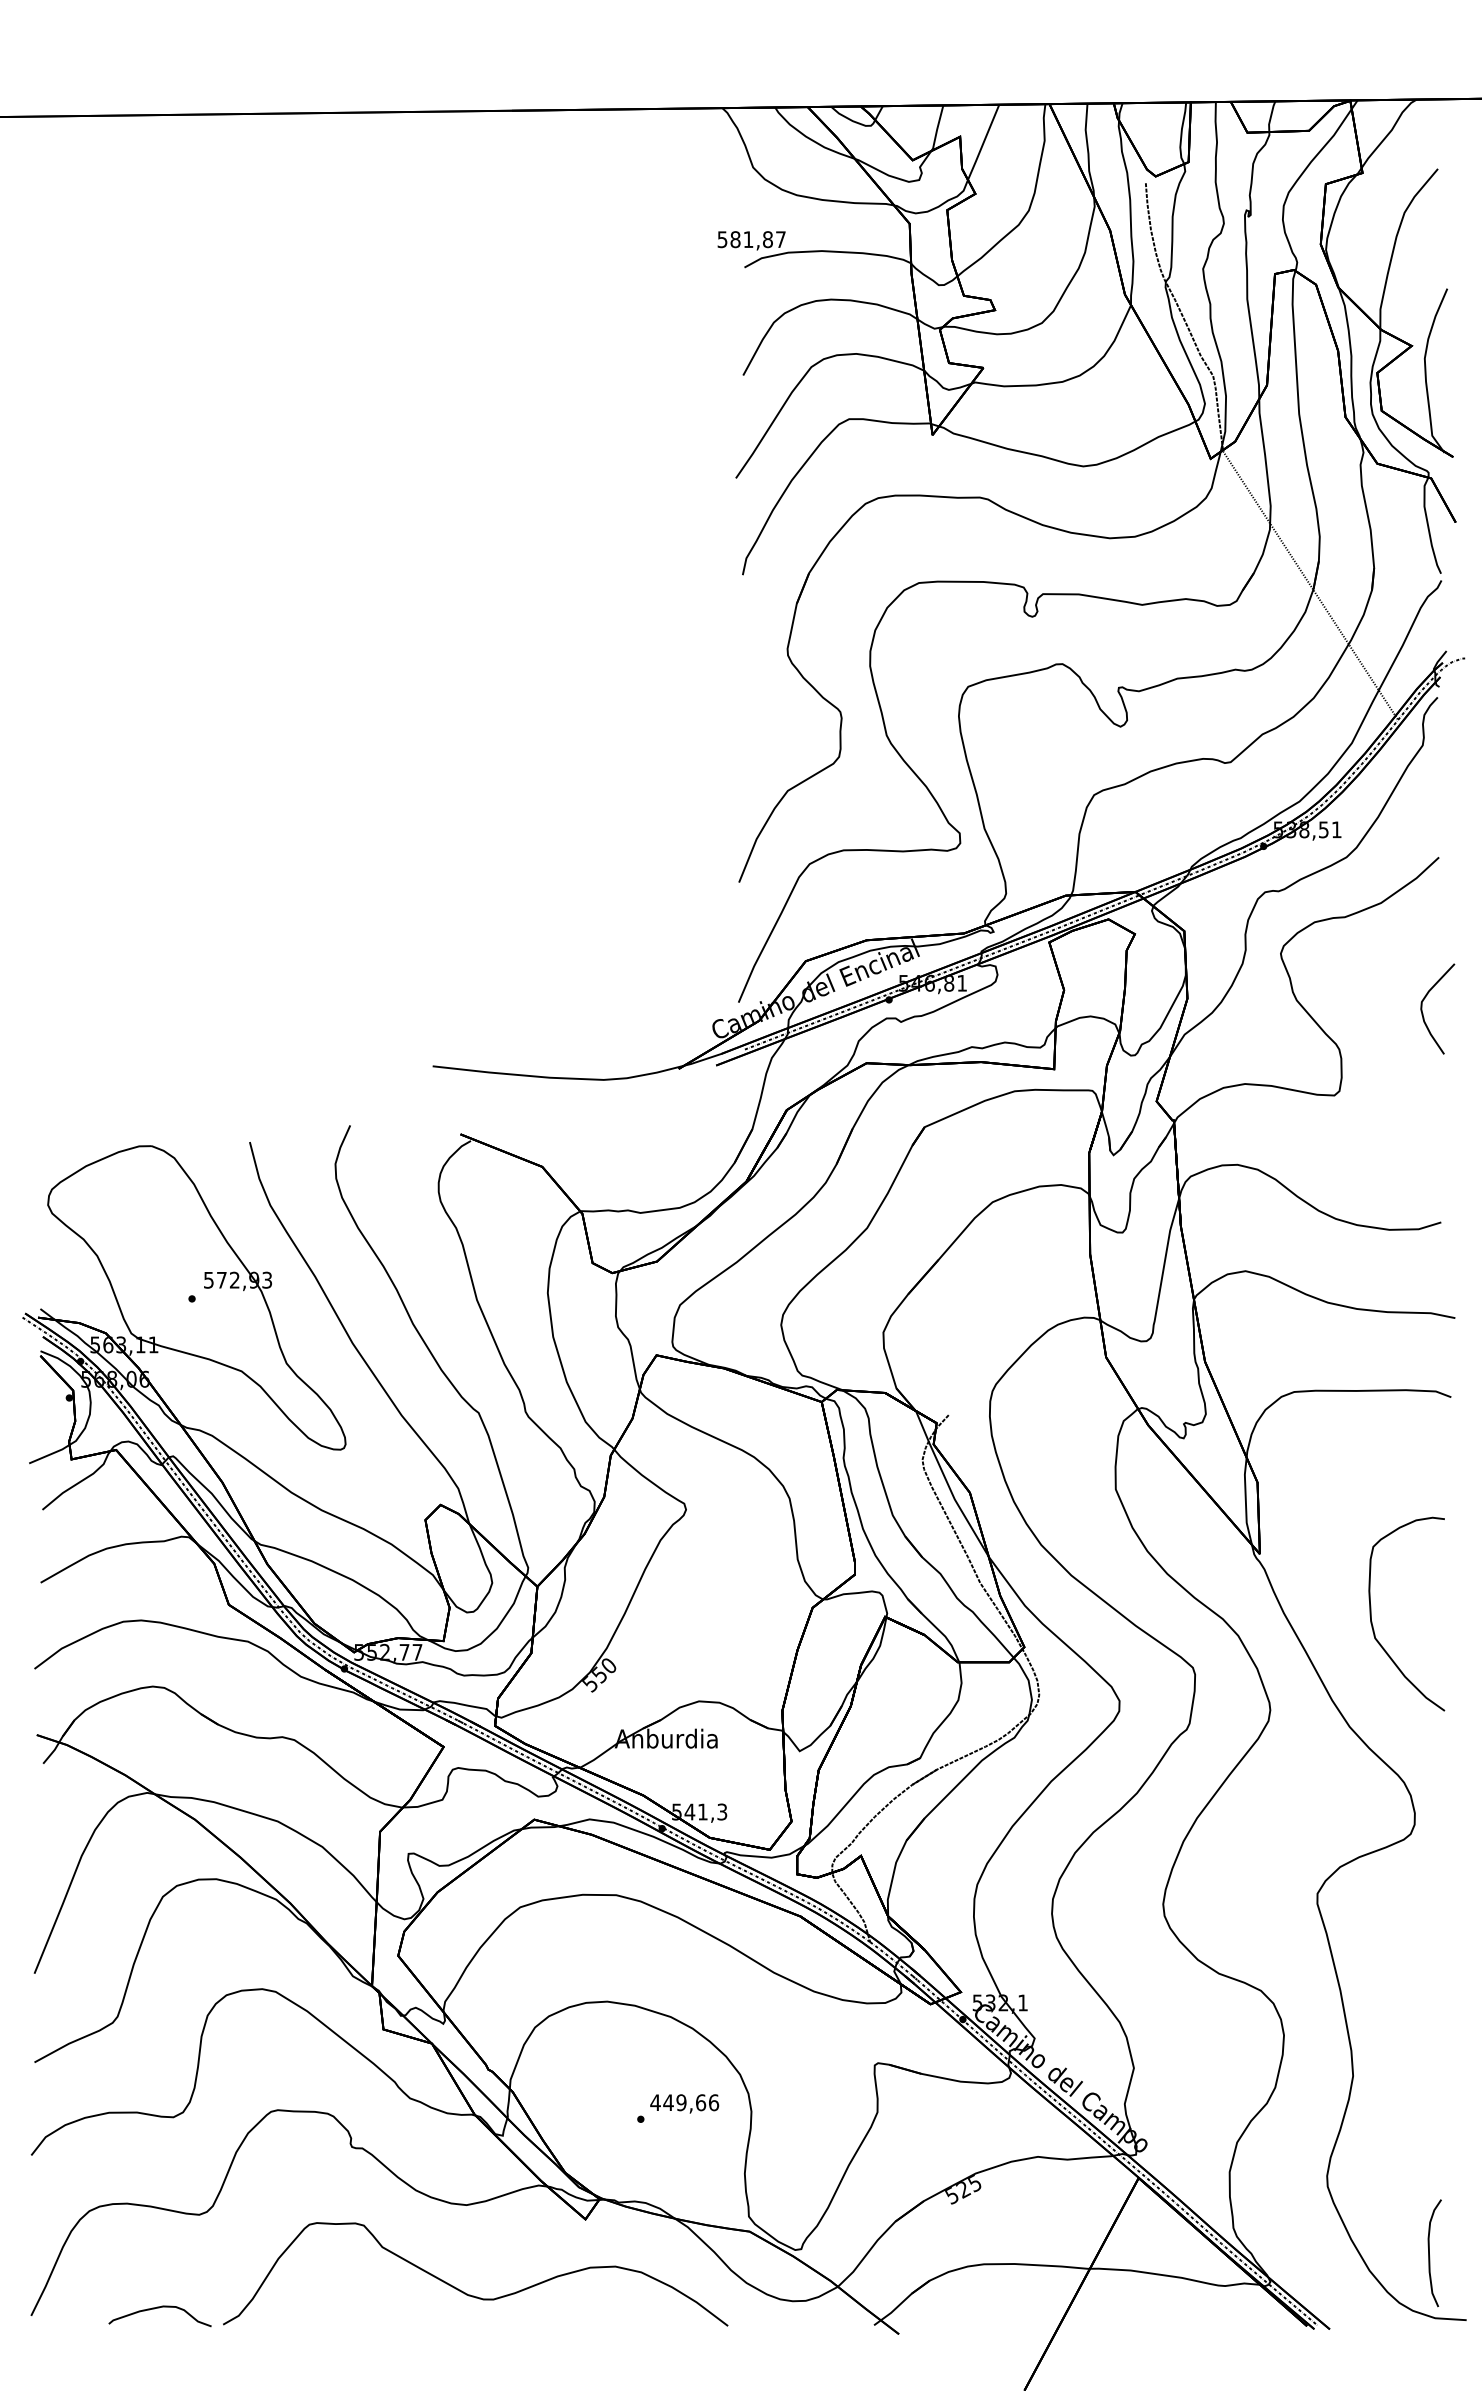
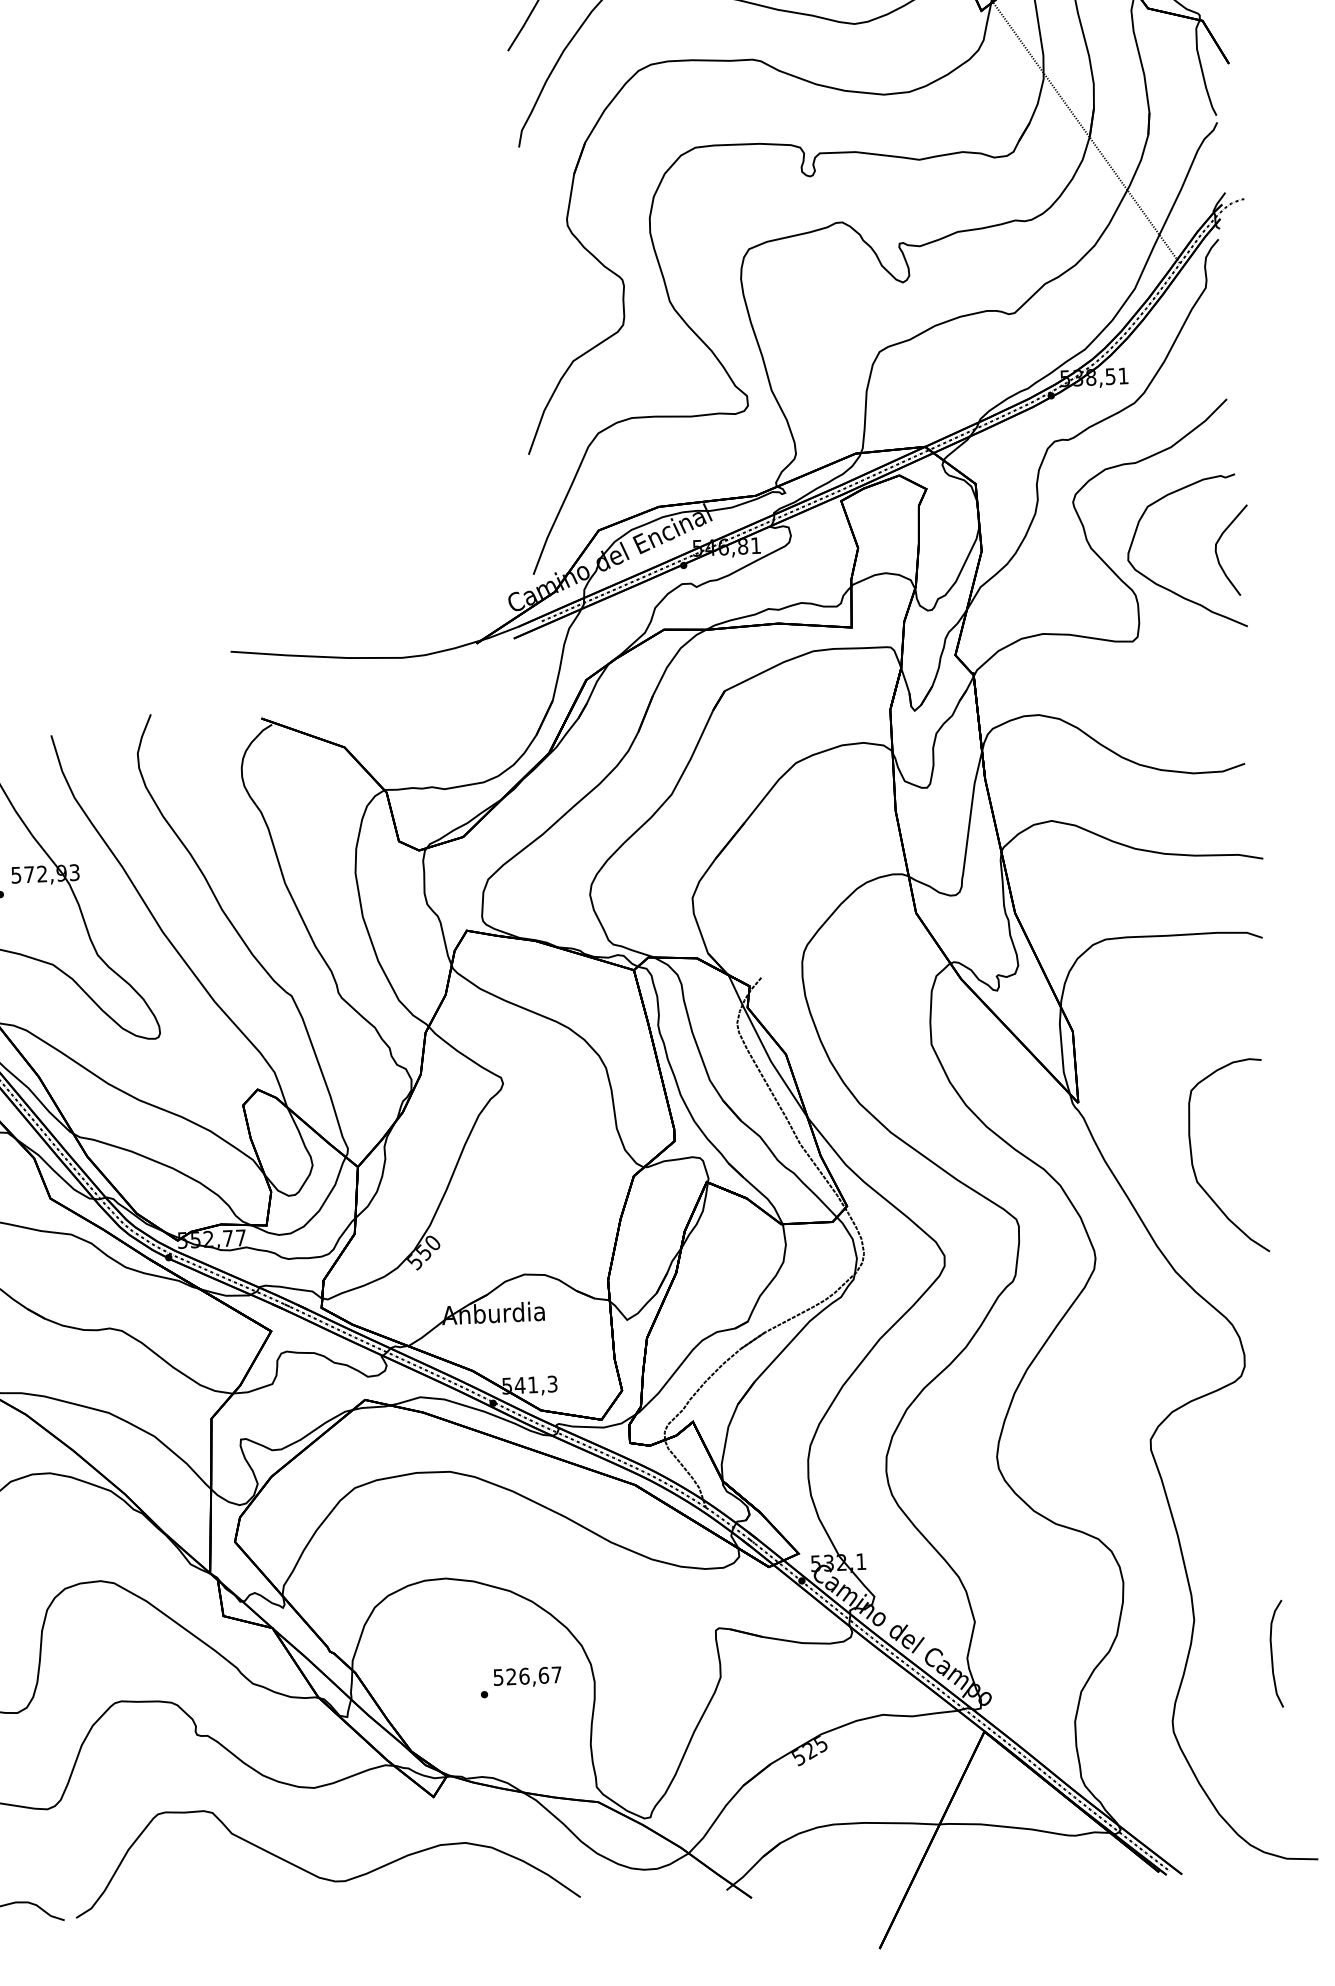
curve: (1371, 1043) -> (1167, 587), added
text: (684, 2102) -> (527, 1675), 449,66 -> 526,67
curve: (1429, 2253) -> (1272, 1654), moved

